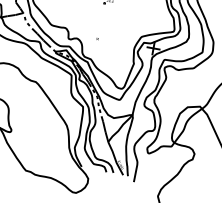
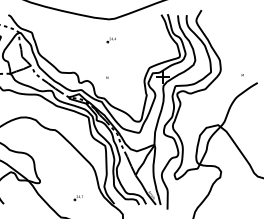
part: (45, 154) -> (77, 198), added

